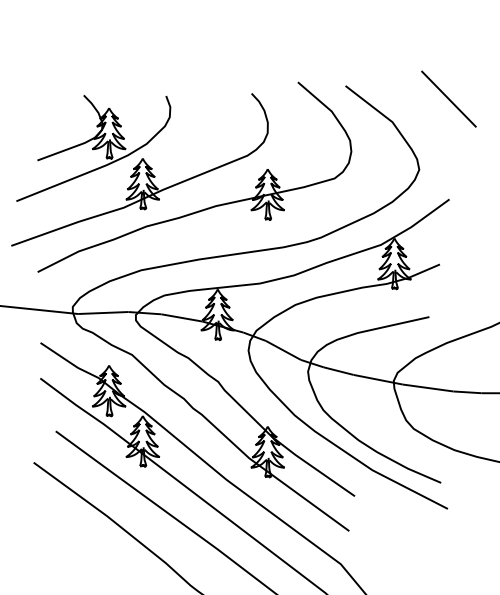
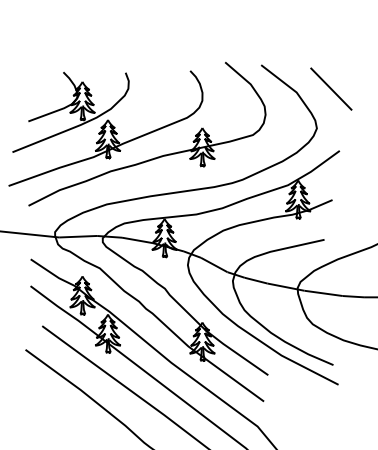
line: (449, 98) -> (331, 88), moved

